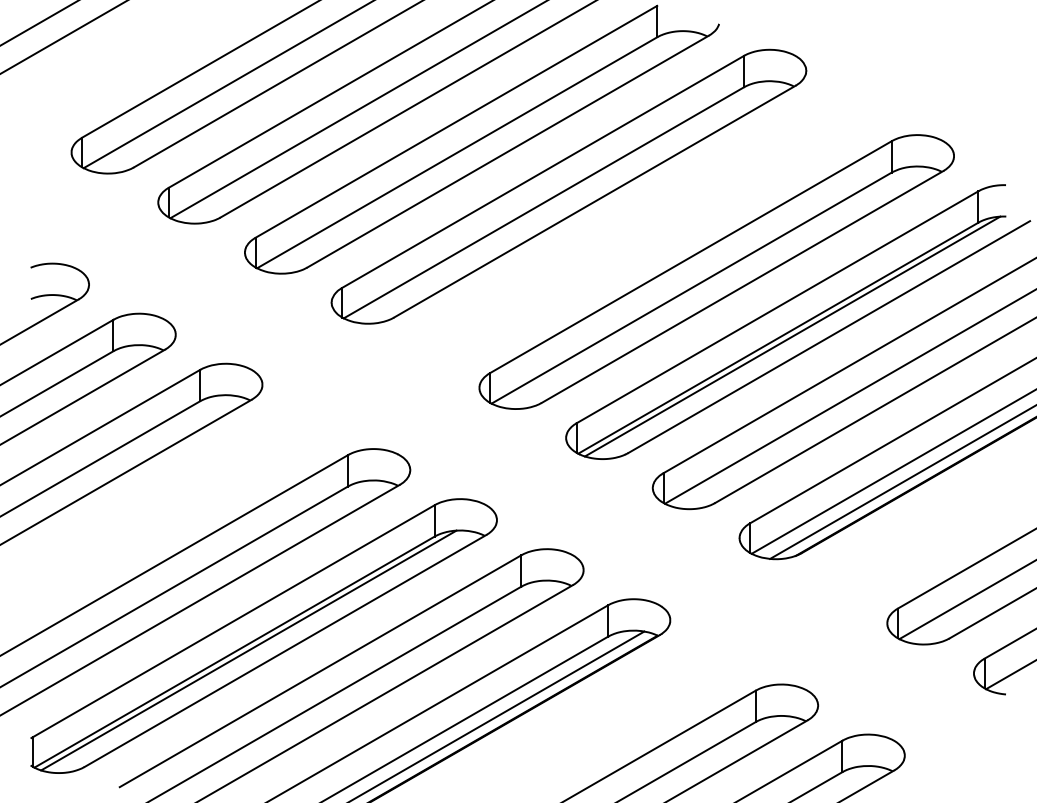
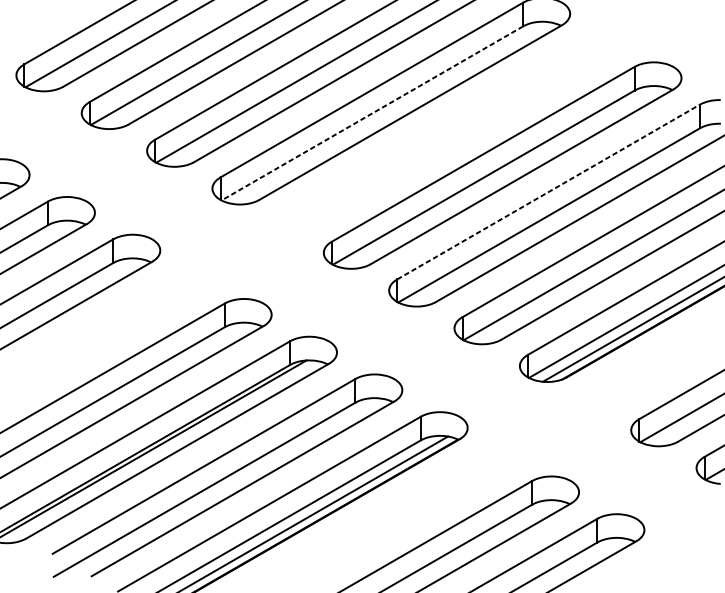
line: (543, 203) -> (372, 113), solid -> dashed
line: (777, 307) -> (548, 192), solid -> dashed
line: (792, 336) -> (559, 214), removed

